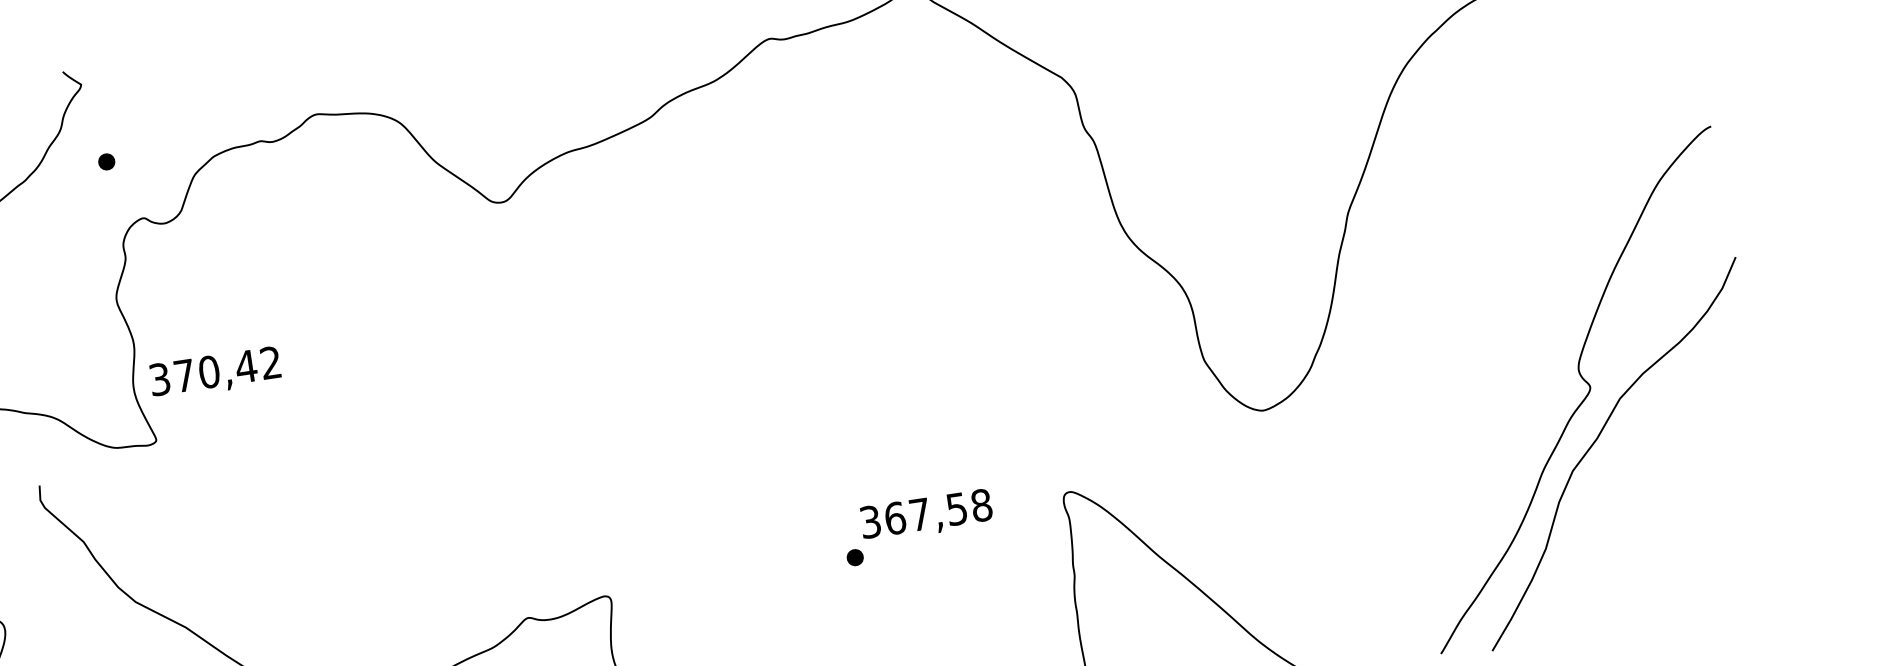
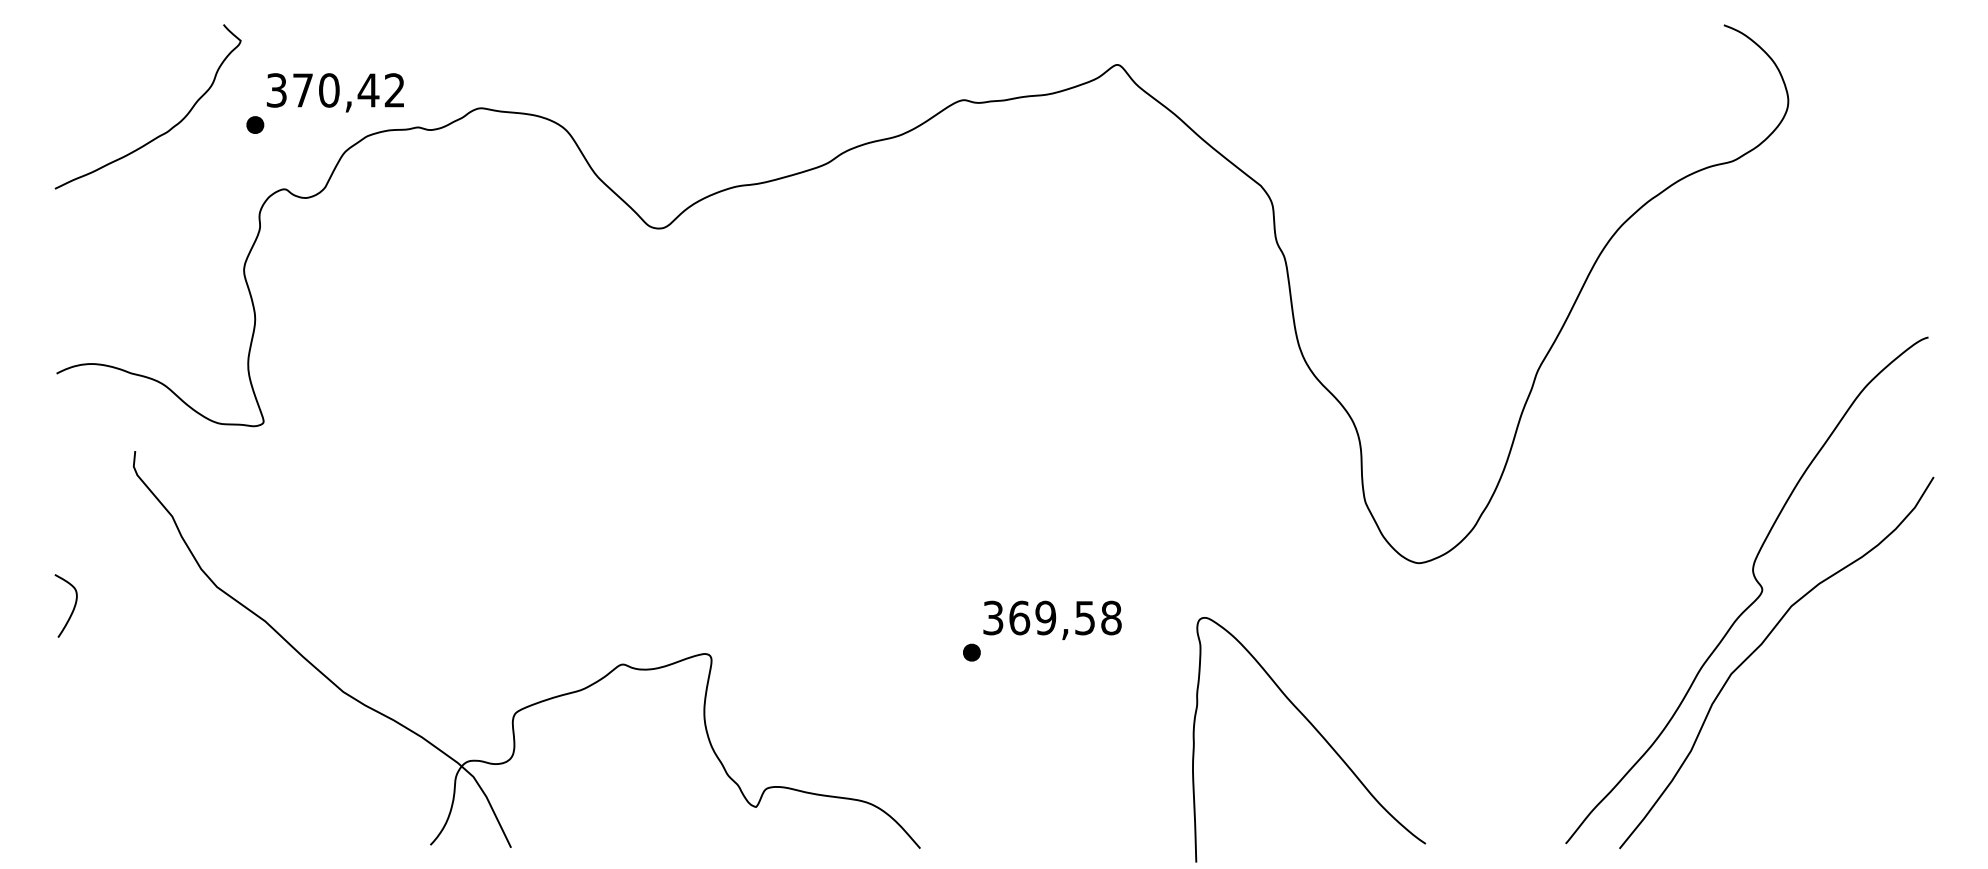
text: (215, 373) -> (335, 92), moved
text: (919, 514) -> (1045, 617), 367,58 -> 369,58

